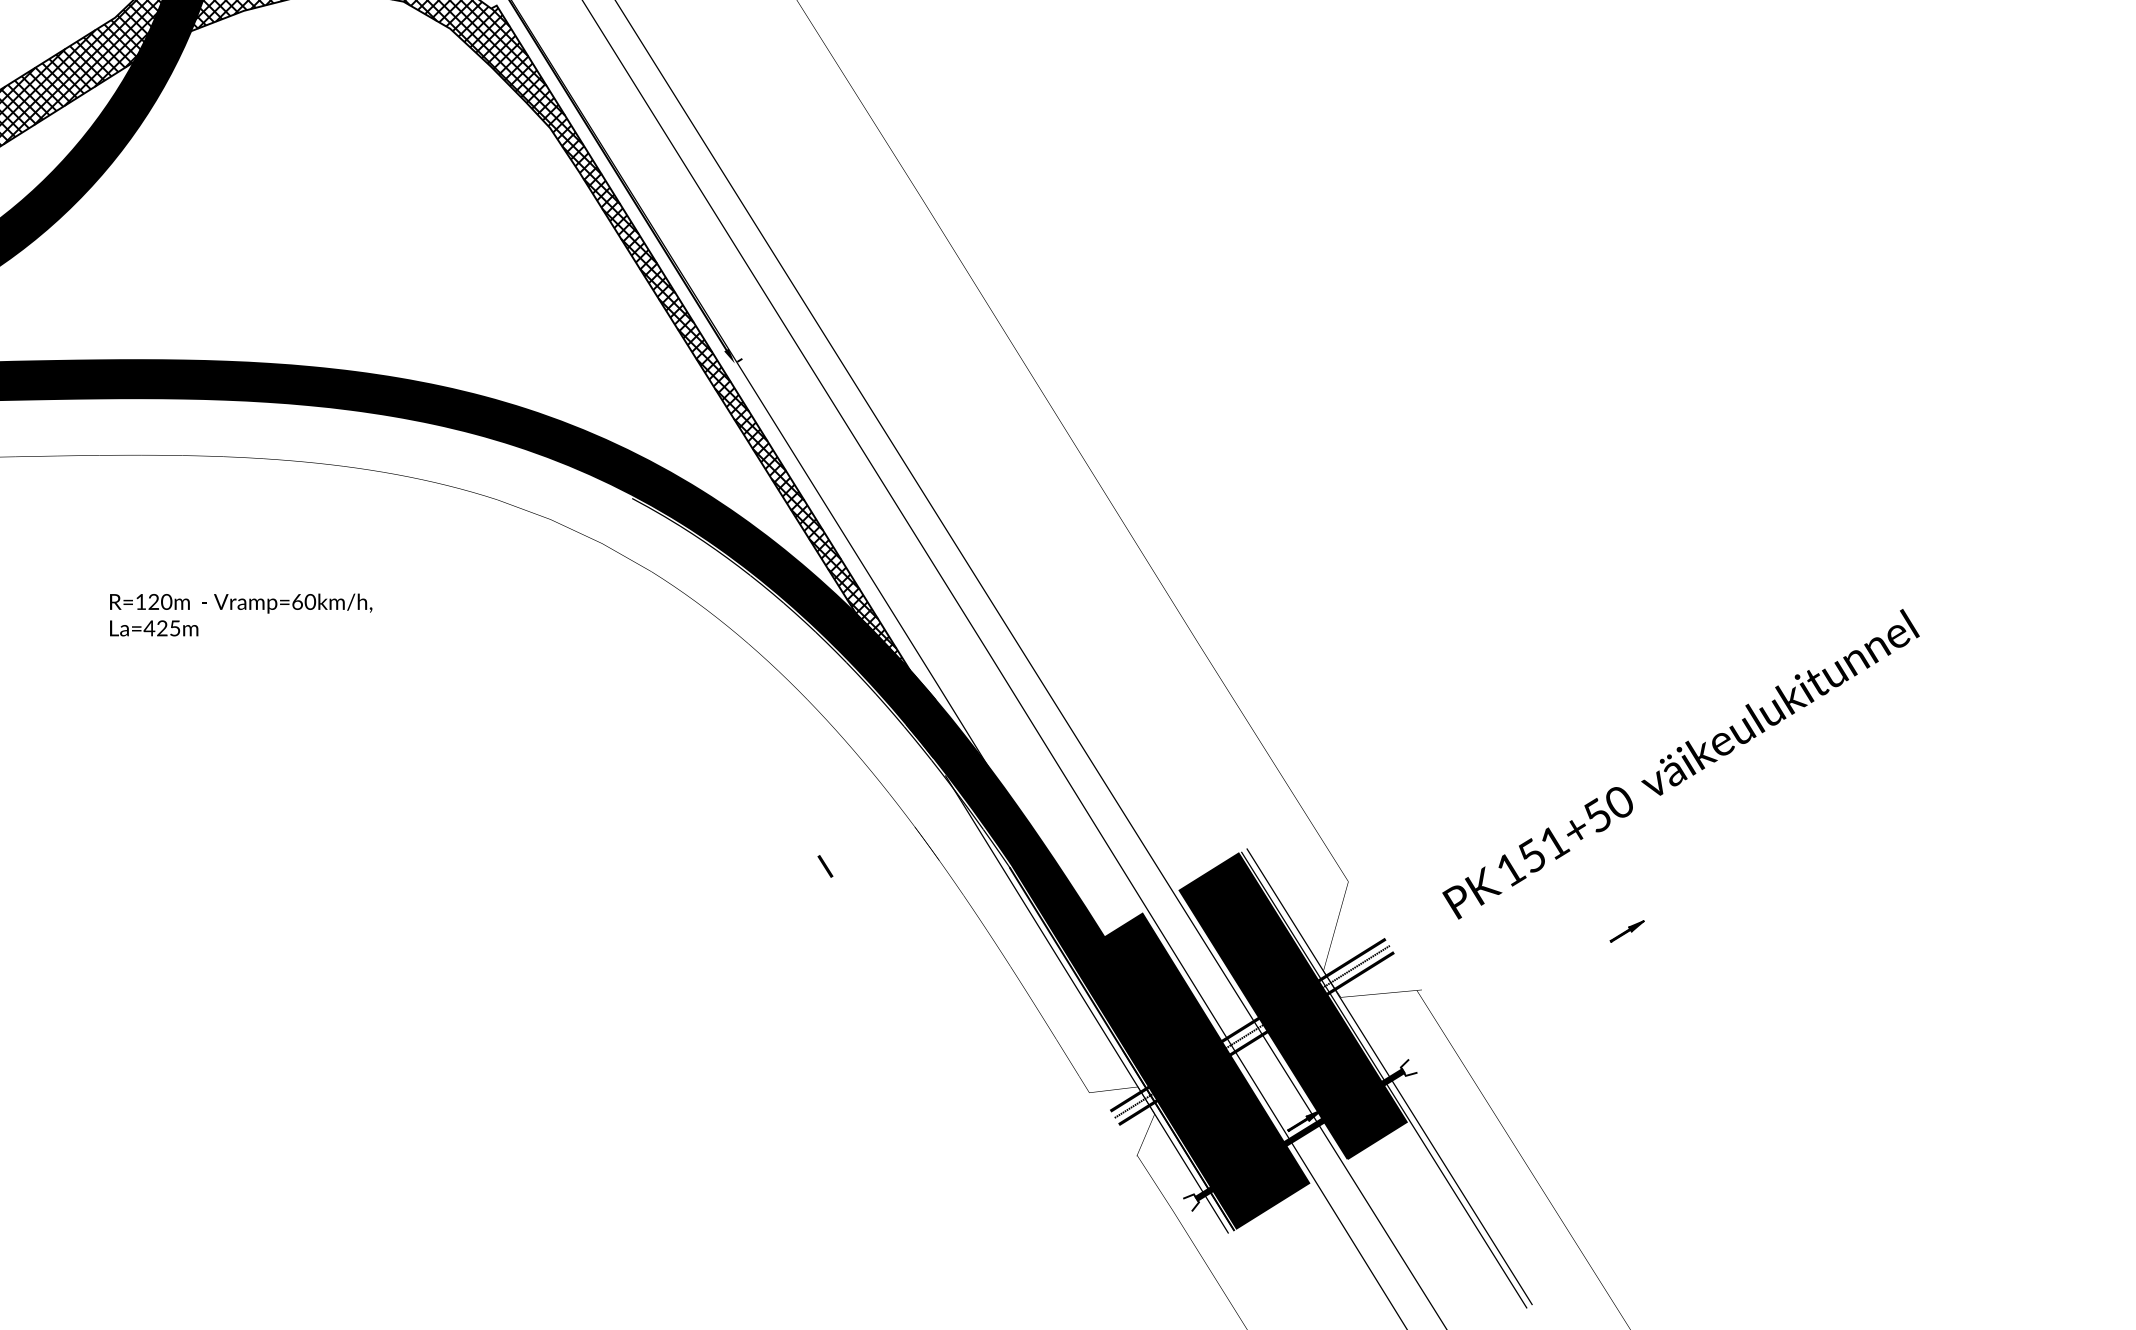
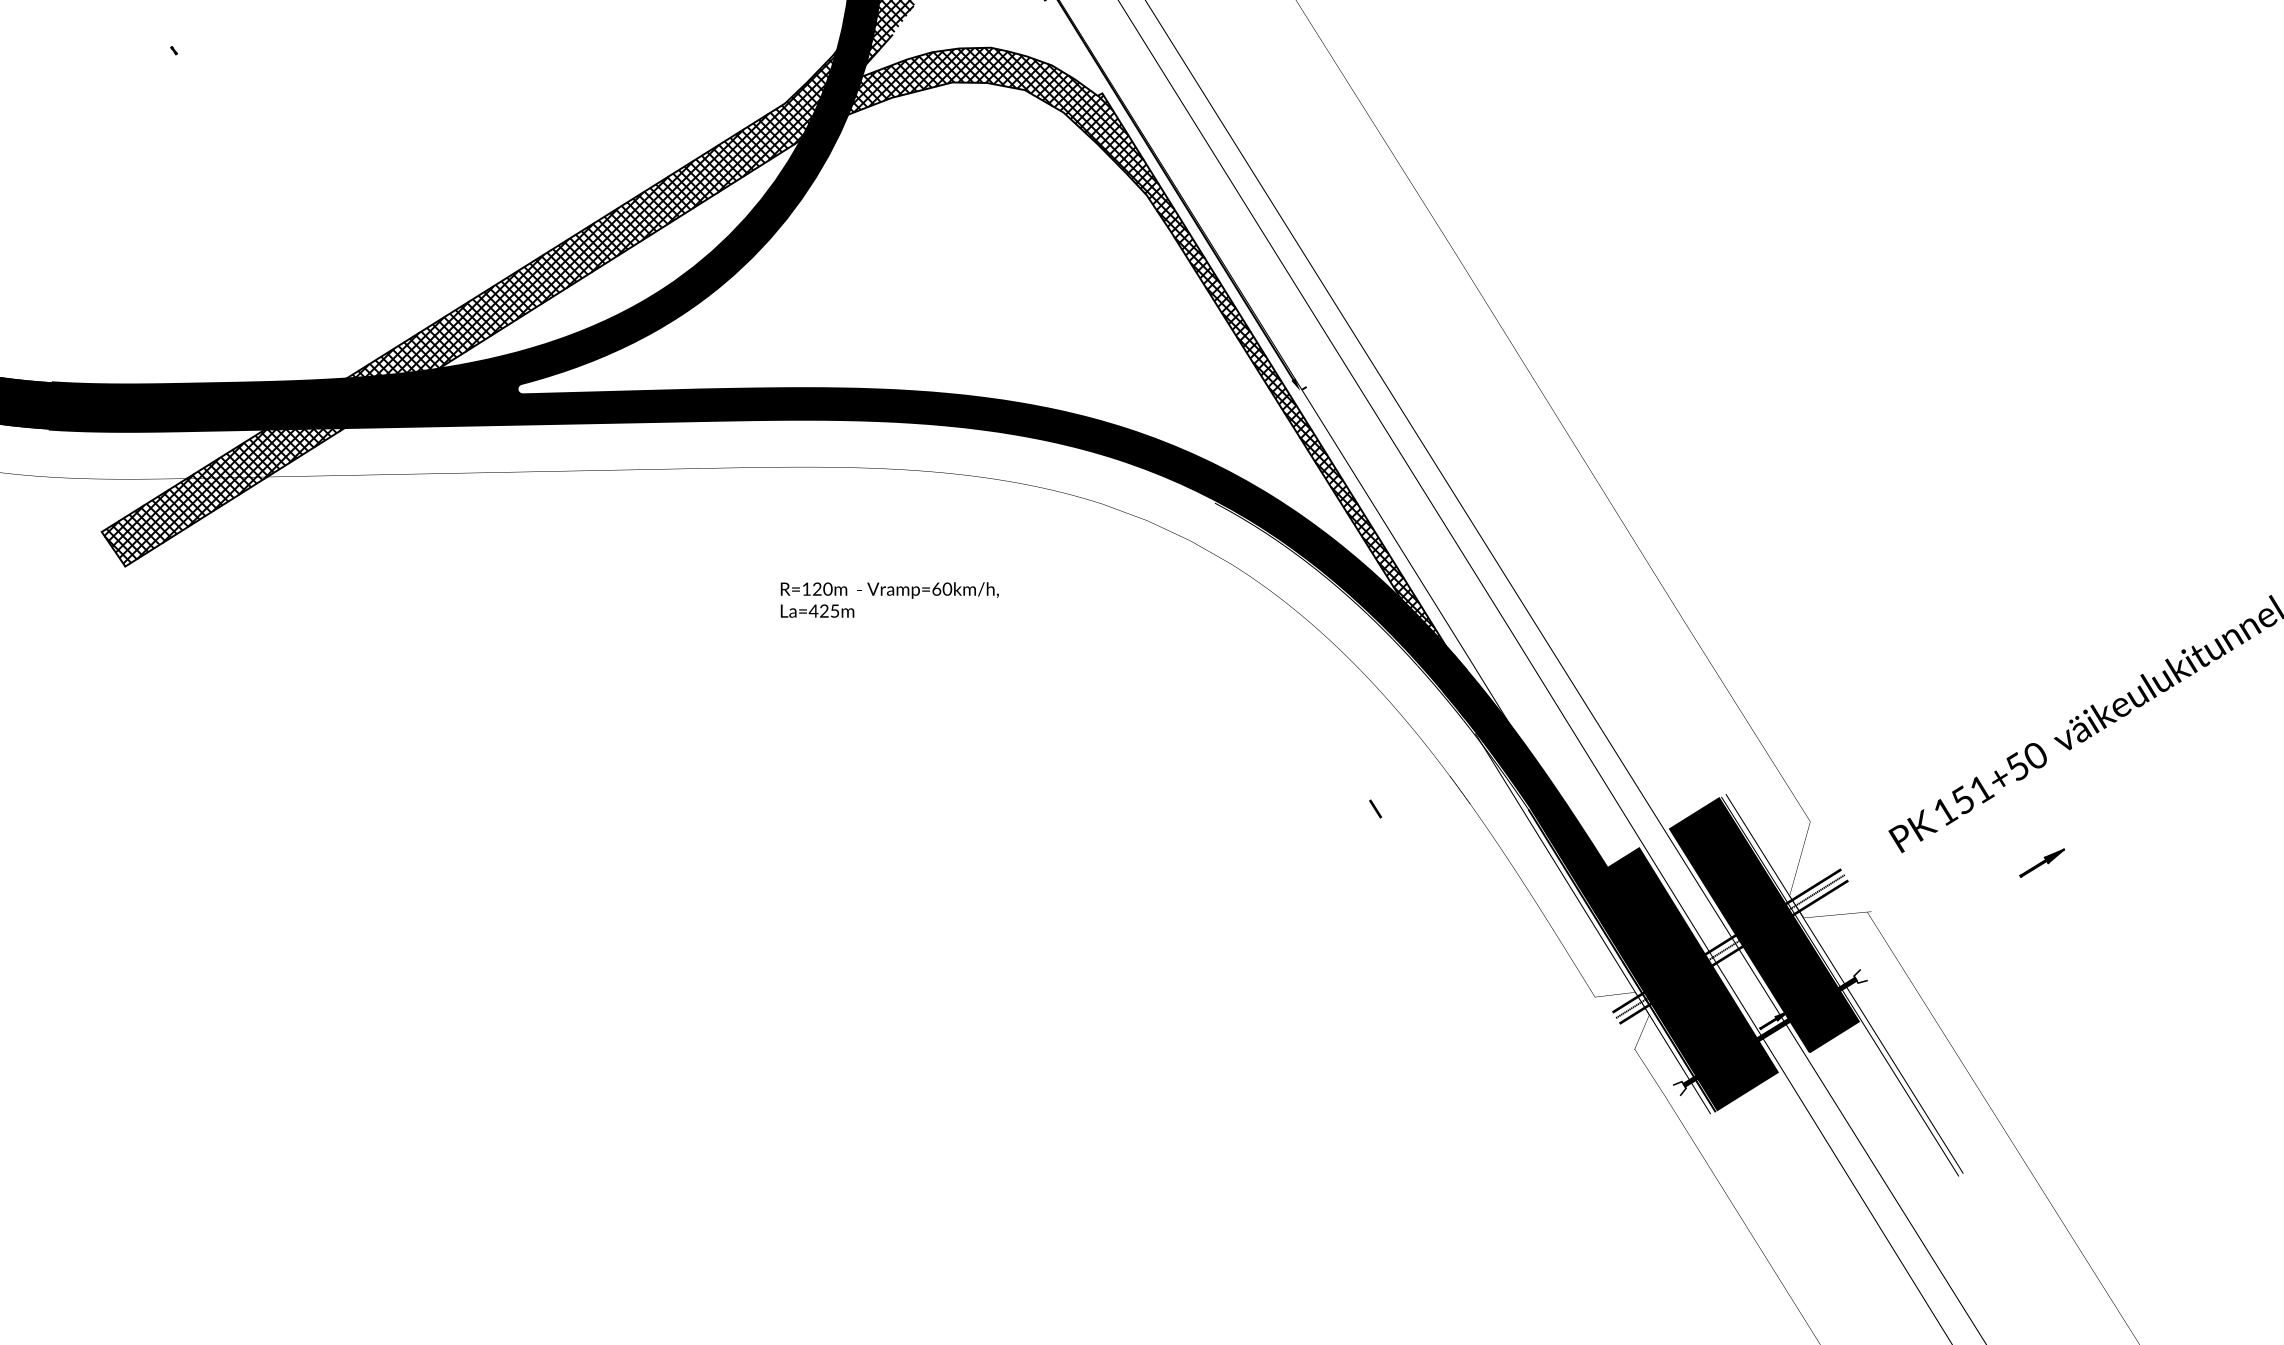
part: (1626, 930) -> (2041, 862), size x1.6

